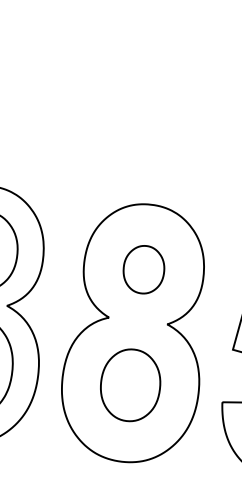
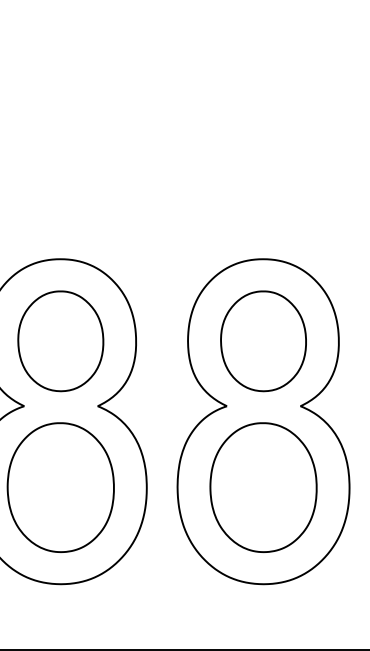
part: (143, 269) -> (263, 341), size x1.67
part: (130, 385) -> (263, 487), size x1.43

